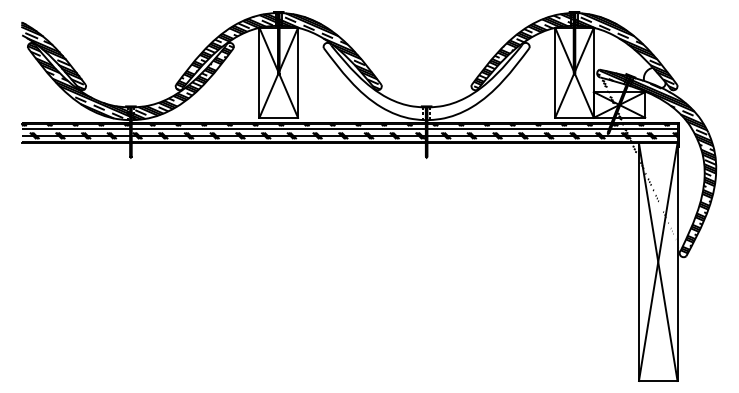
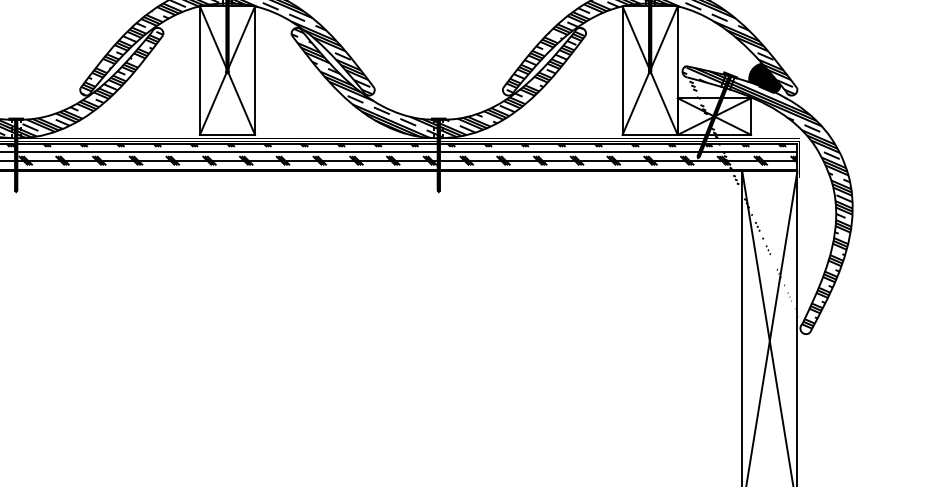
fill: (654, 77) -> (764, 77), added
hatch: (426, 80) -> (438, 81), added

